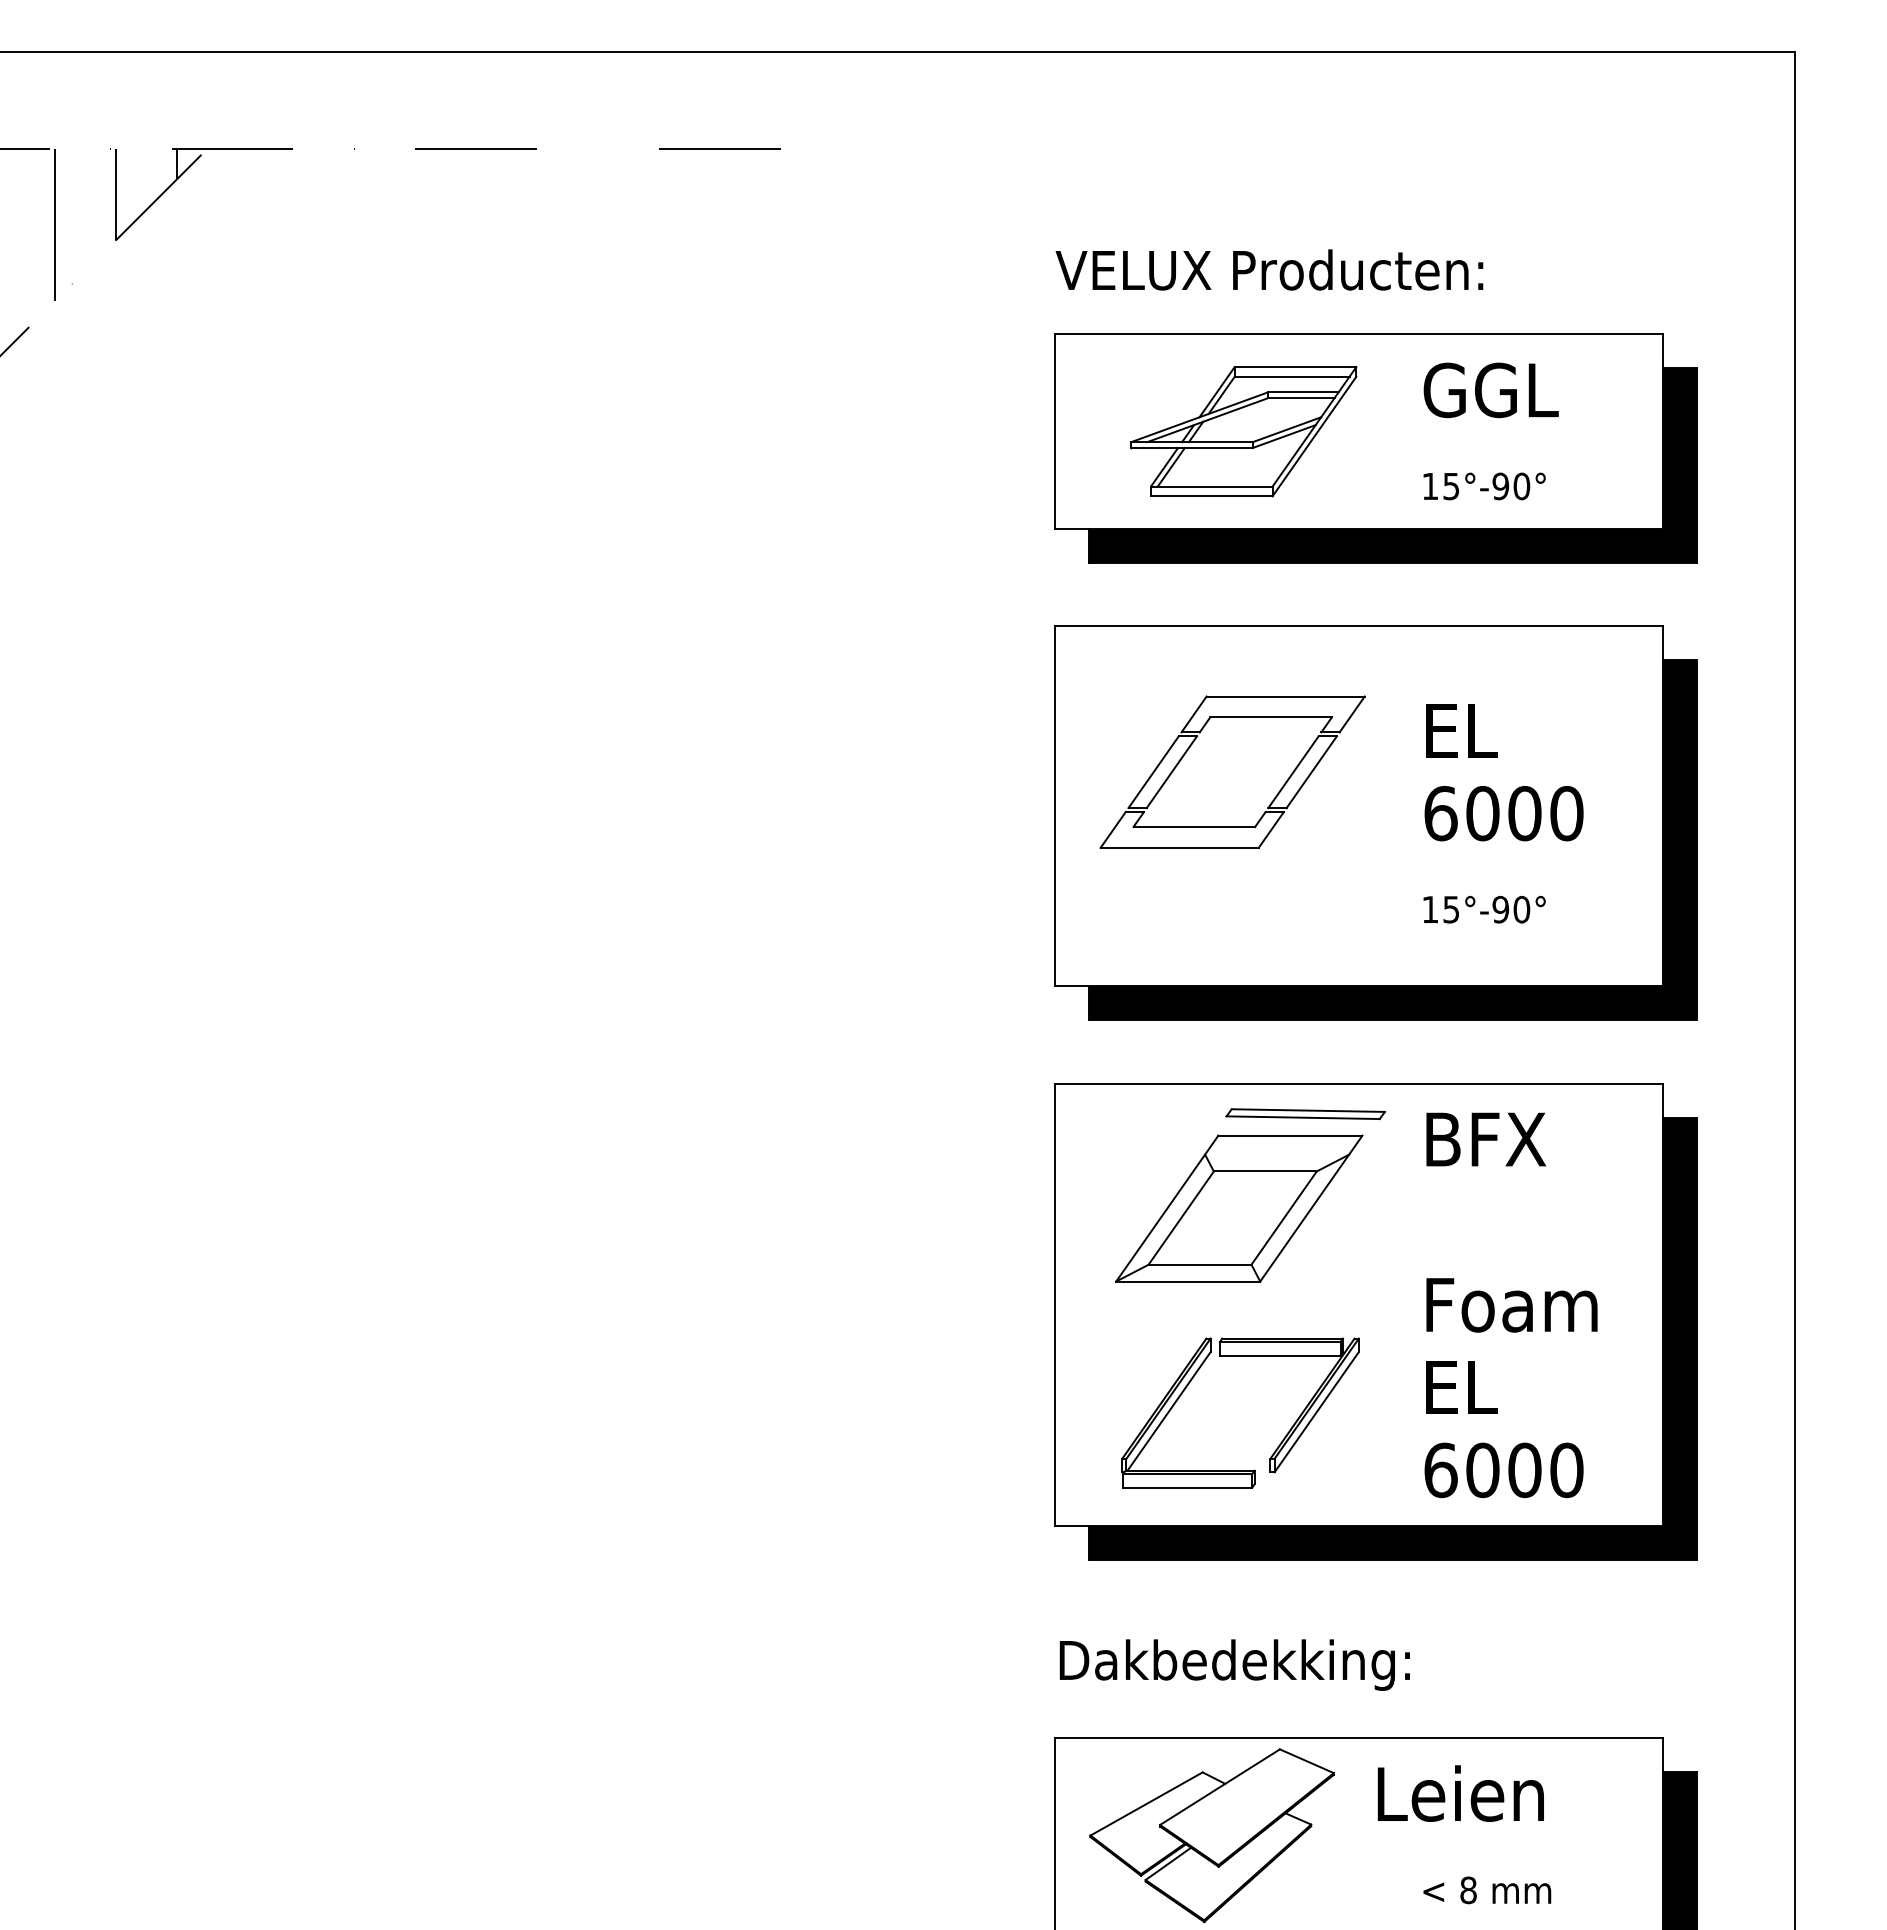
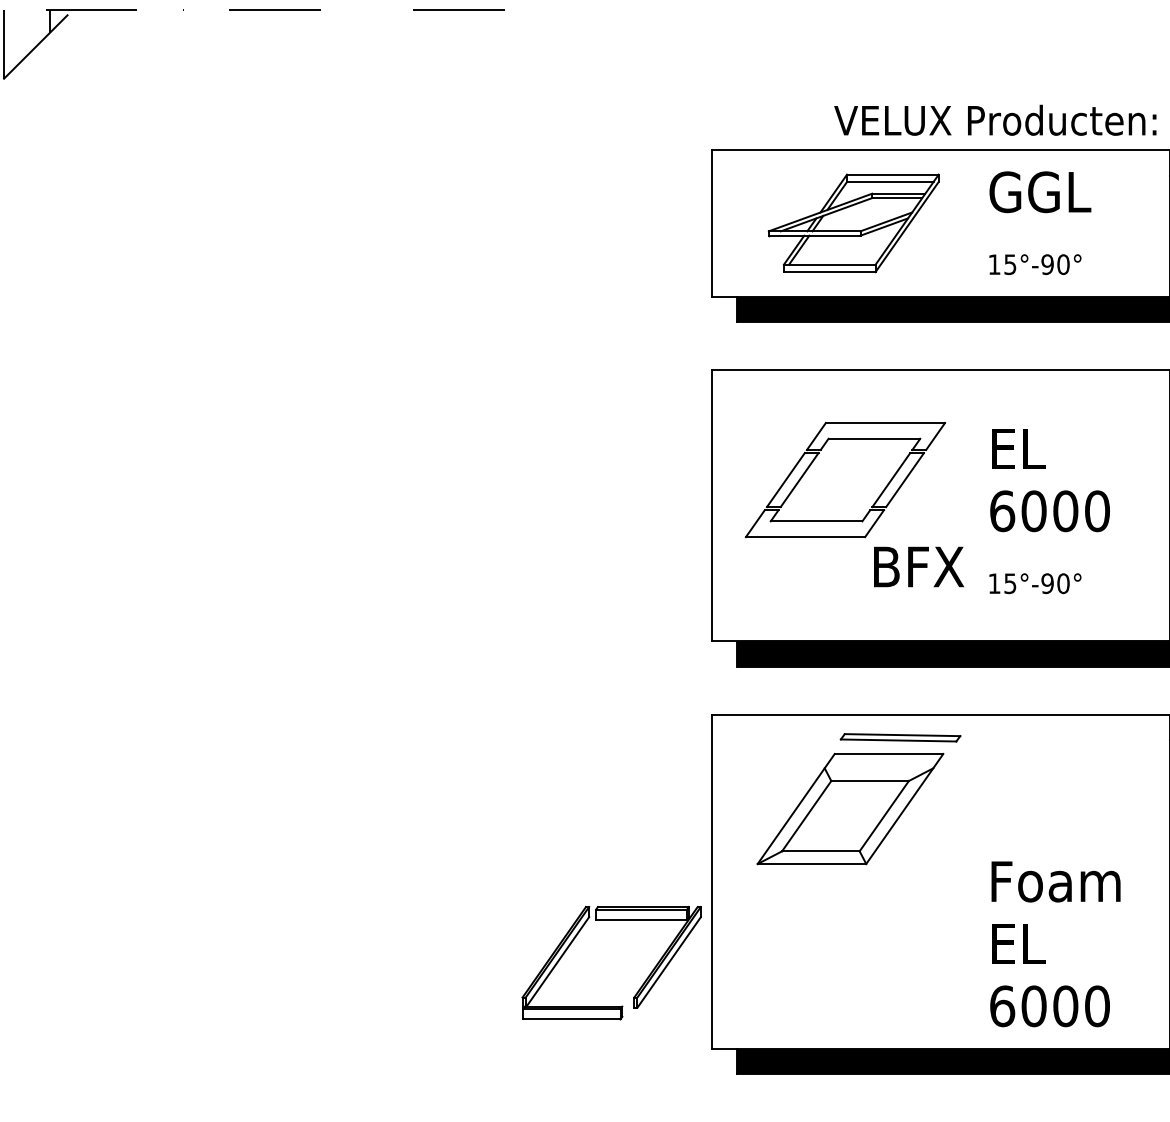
text: (1269, 269) -> (995, 119), moved
text: (1486, 1139) -> (919, 566), moved
part: (1282, 1439) -> (643, 983), moved

